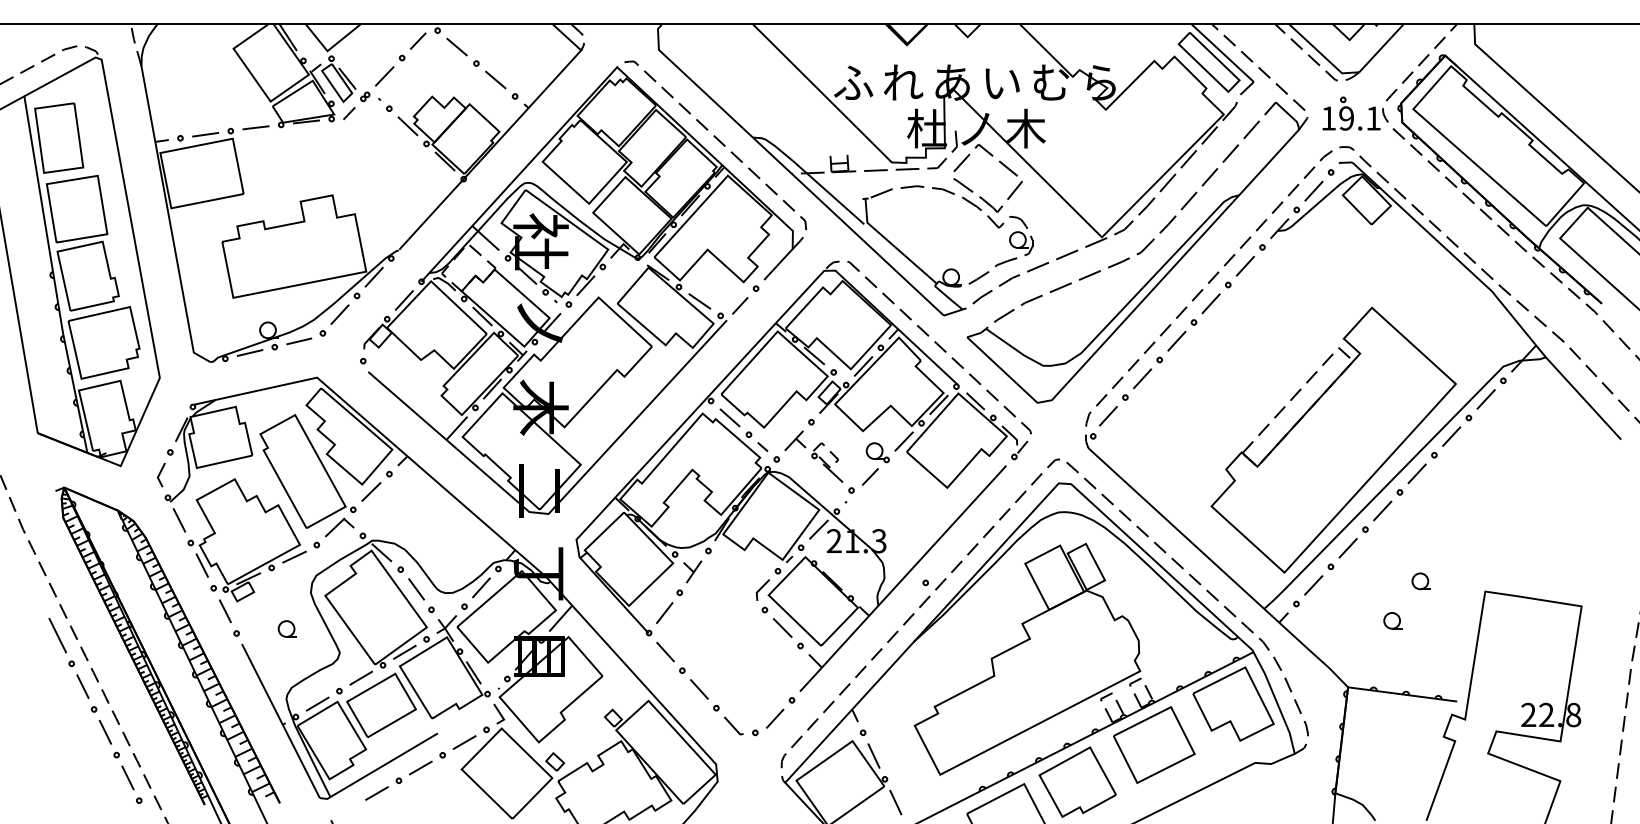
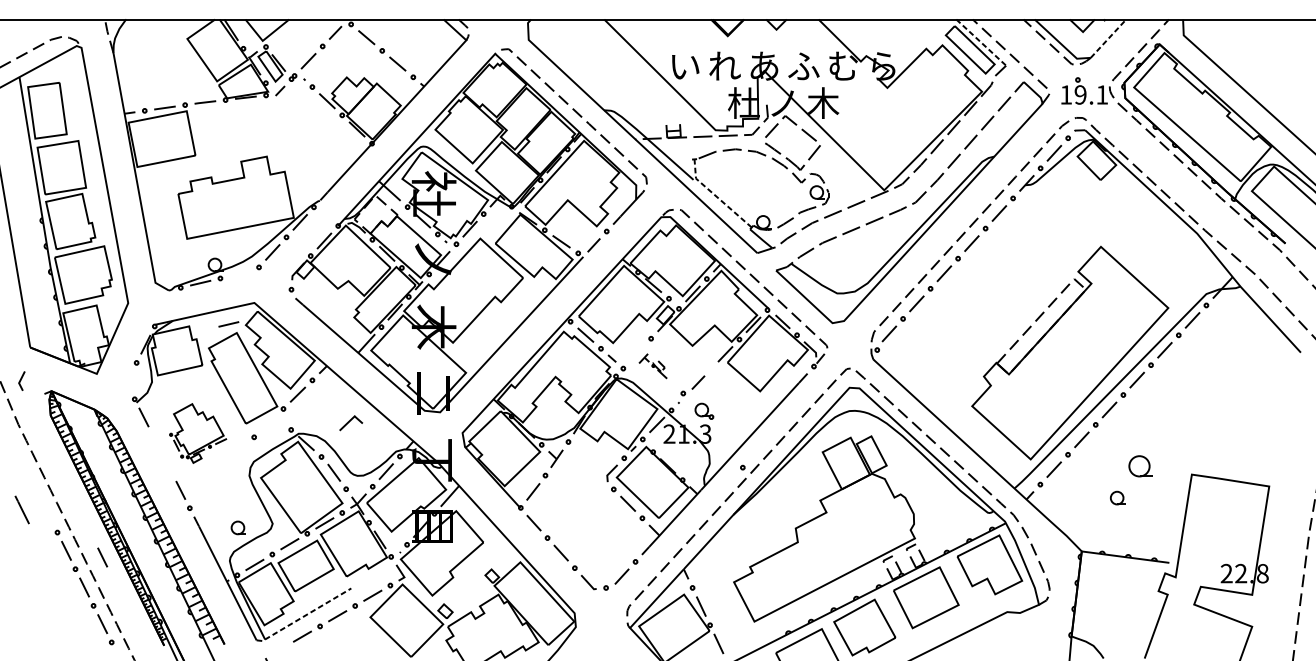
line: (1381, 48) -> (1108, 38), solid -> dashed
line: (1223, 53) -> (981, 42), solid -> dashed
text: (853, 82) -> (684, 66), ふ -> い
text: (1001, 82) -> (803, 66), い -> ふ
line: (892, 244) -> (716, 196), solid -> dashed
line: (299, 341) -> (229, 324), moved
part: (877, 452) -> (704, 411), moved
part: (813, 456) -> (652, 366), size x0.6
line: (160, 474) -> (21, 380), moved
part: (339, 527) -> (351, 423), moved
part: (246, 540) -> (197, 433), size x0.6
part: (1420, 581) -> (1139, 466), size x1.6
part: (286, 628) -> (237, 527), moved
line: (57, 635) -> (22, 509), moved
line: (127, 694) -> (102, 557), added
line: (378, 768) -> (303, 616), solid -> dashed

